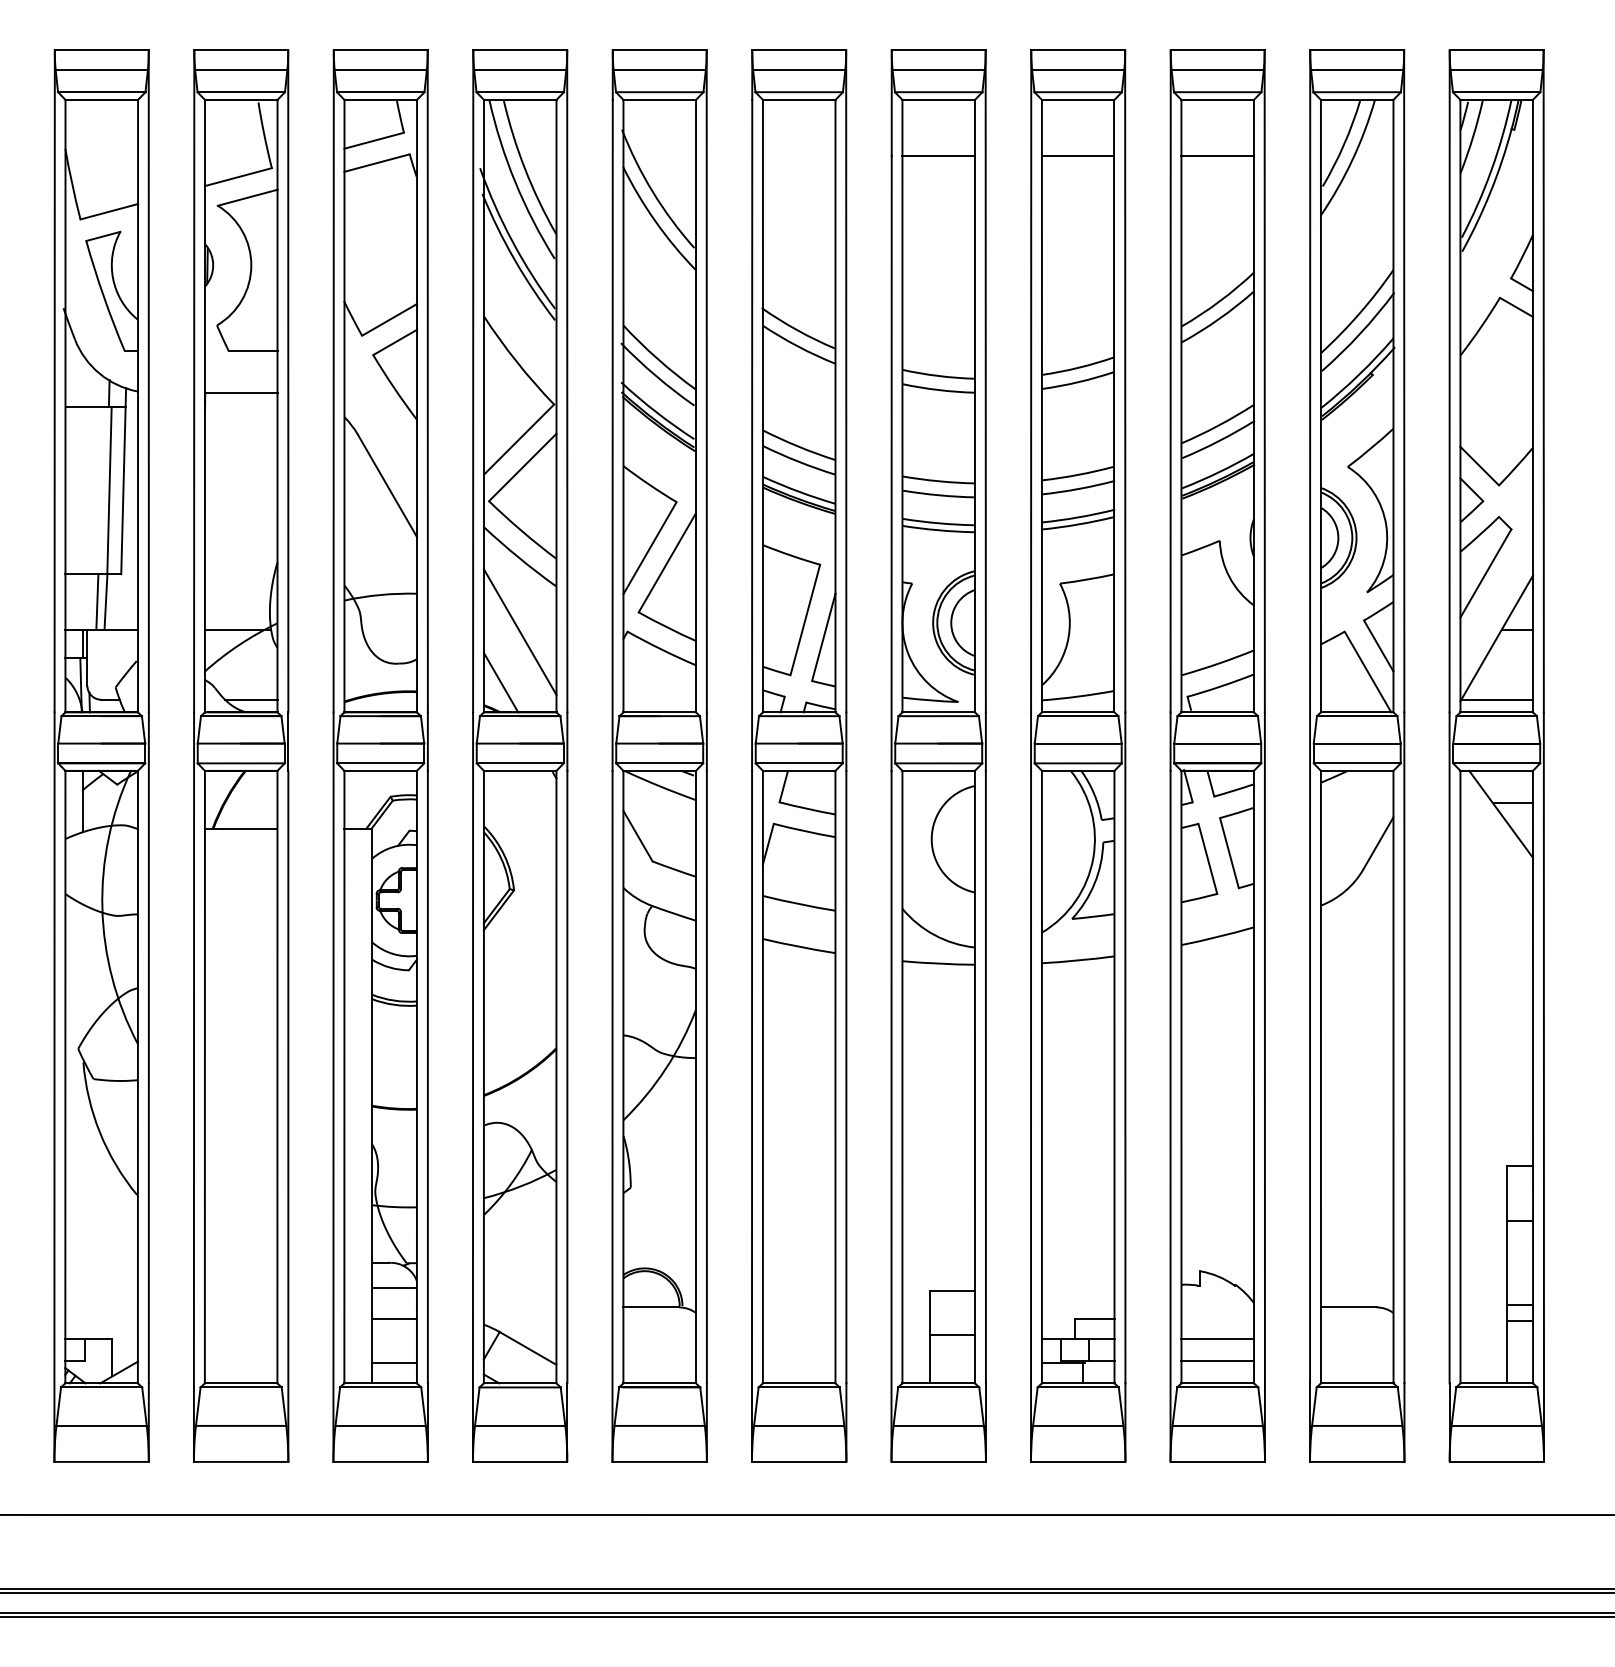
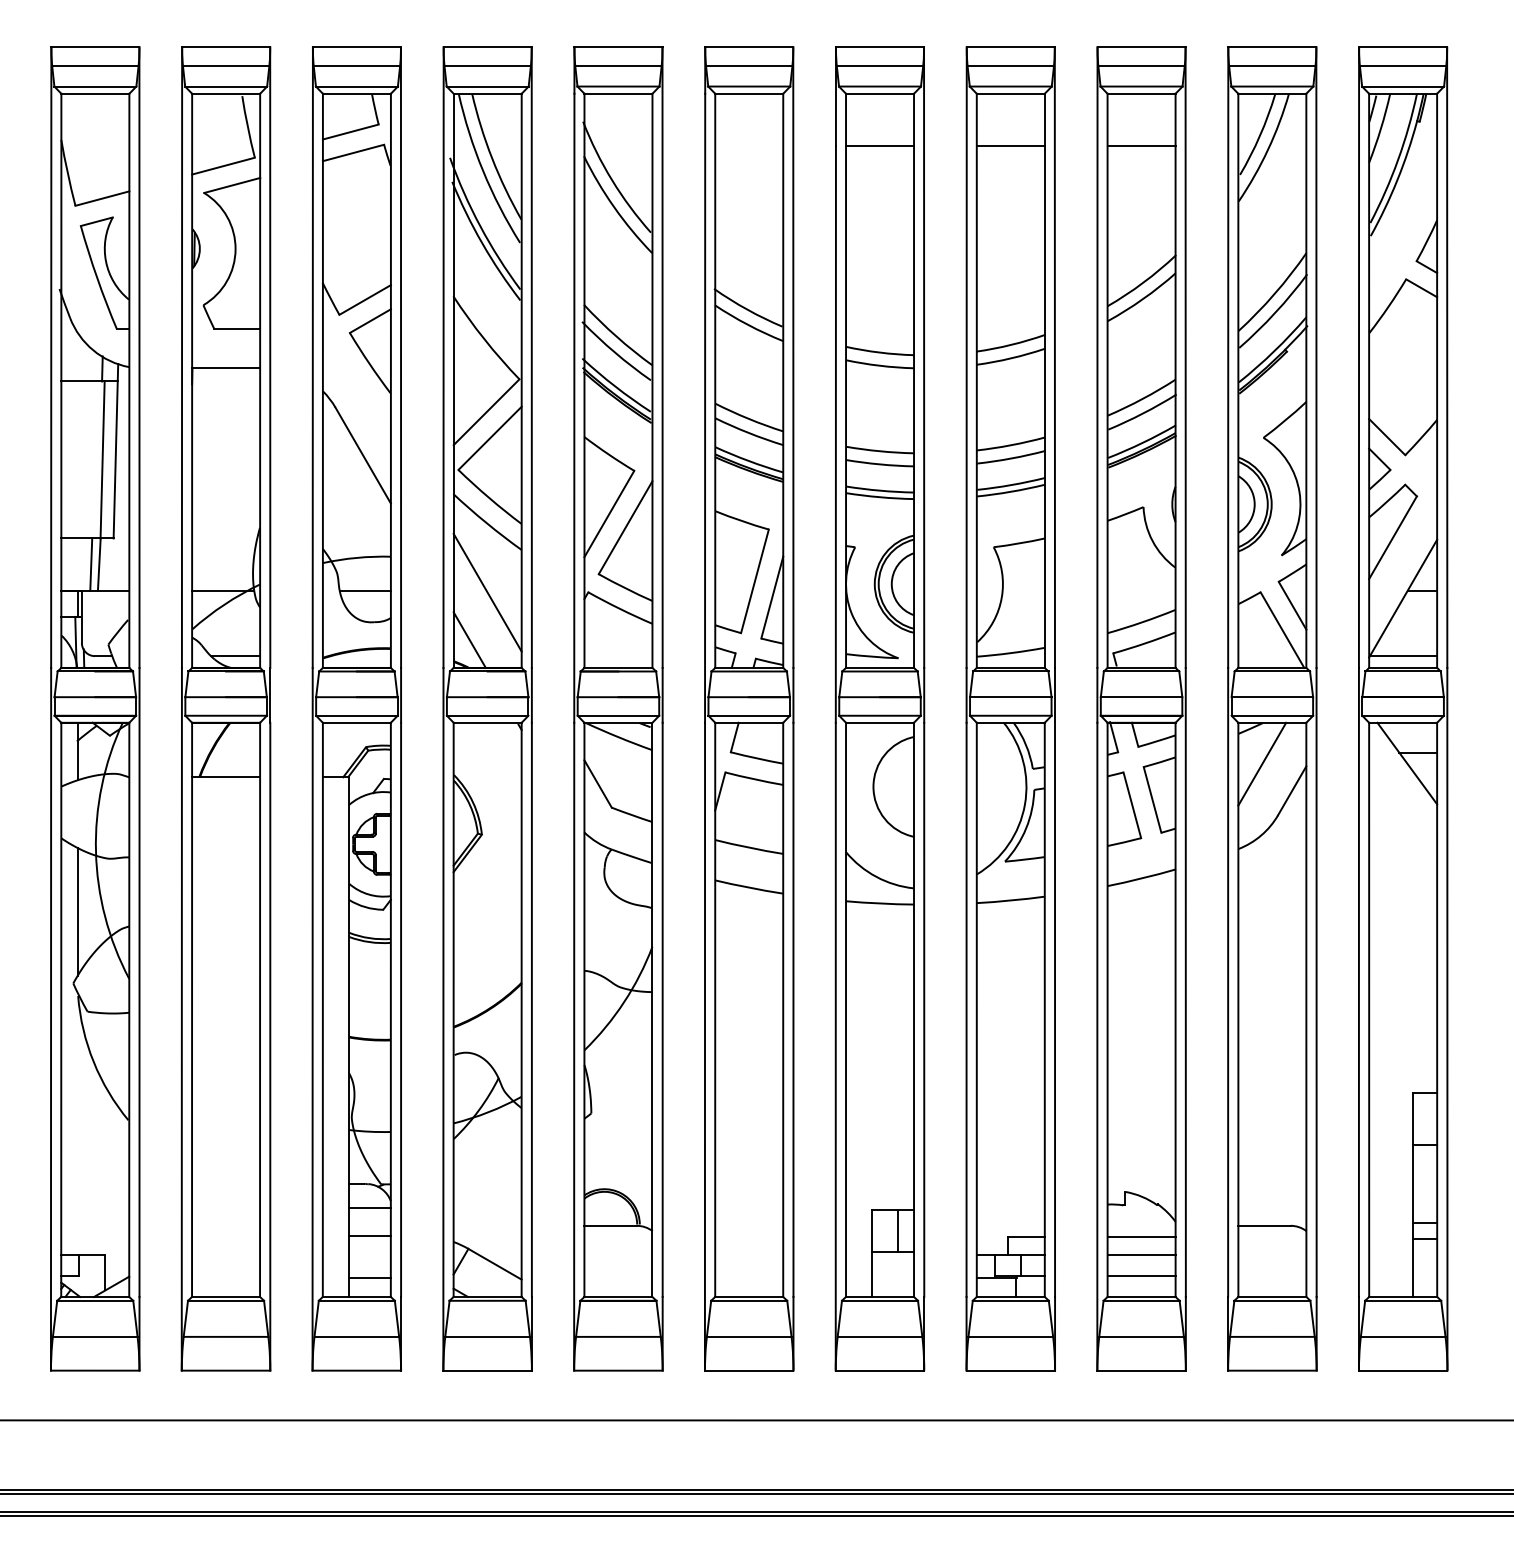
line: (389, 630) -> (365, 591), added
line: (1345, 814) -> (1261, 763), added
line: (82, 972) -> (77, 911), added
line: (958, 1312) -> (898, 1230), added
line: (1217, 1319) -> (1141, 1237), added

